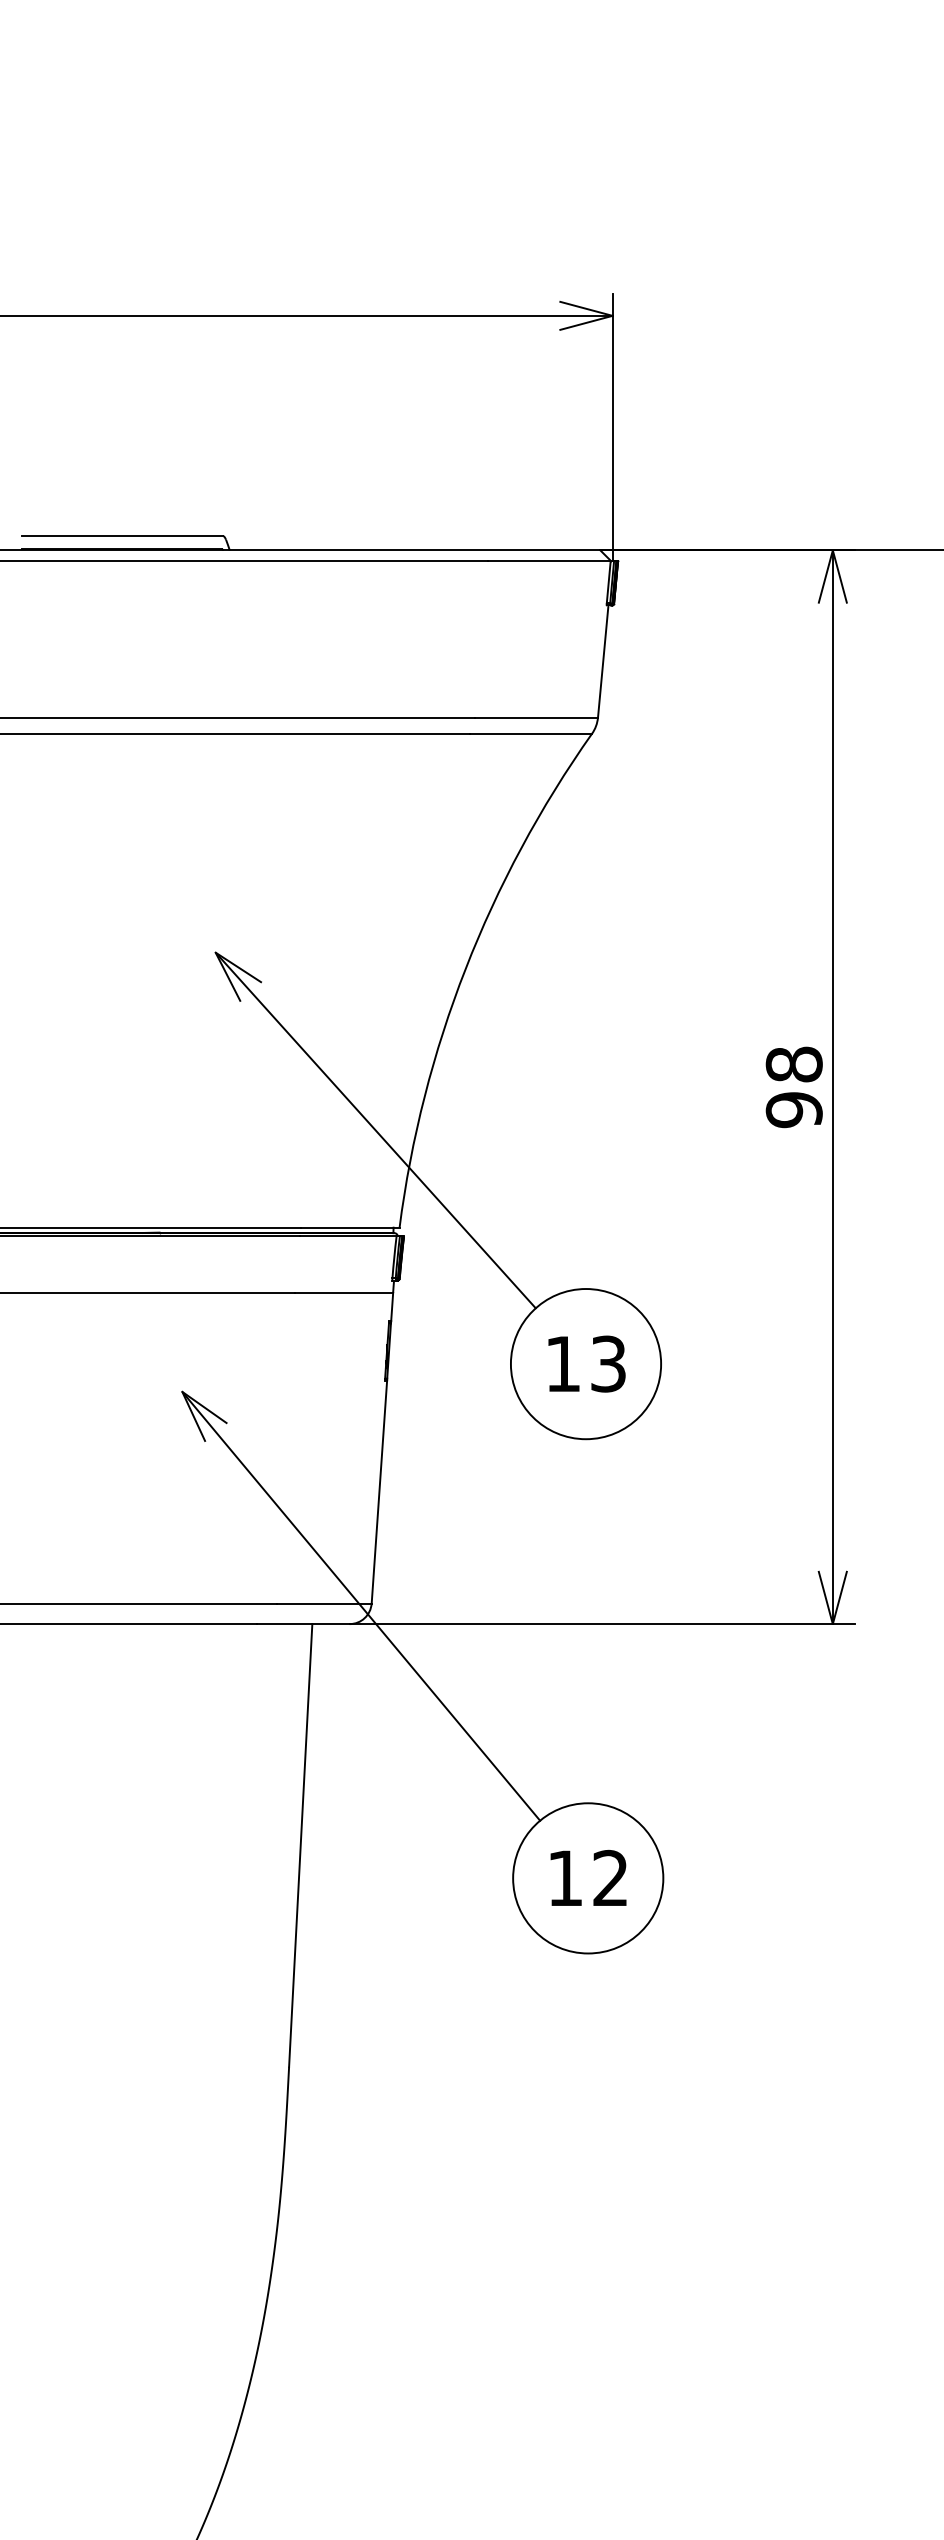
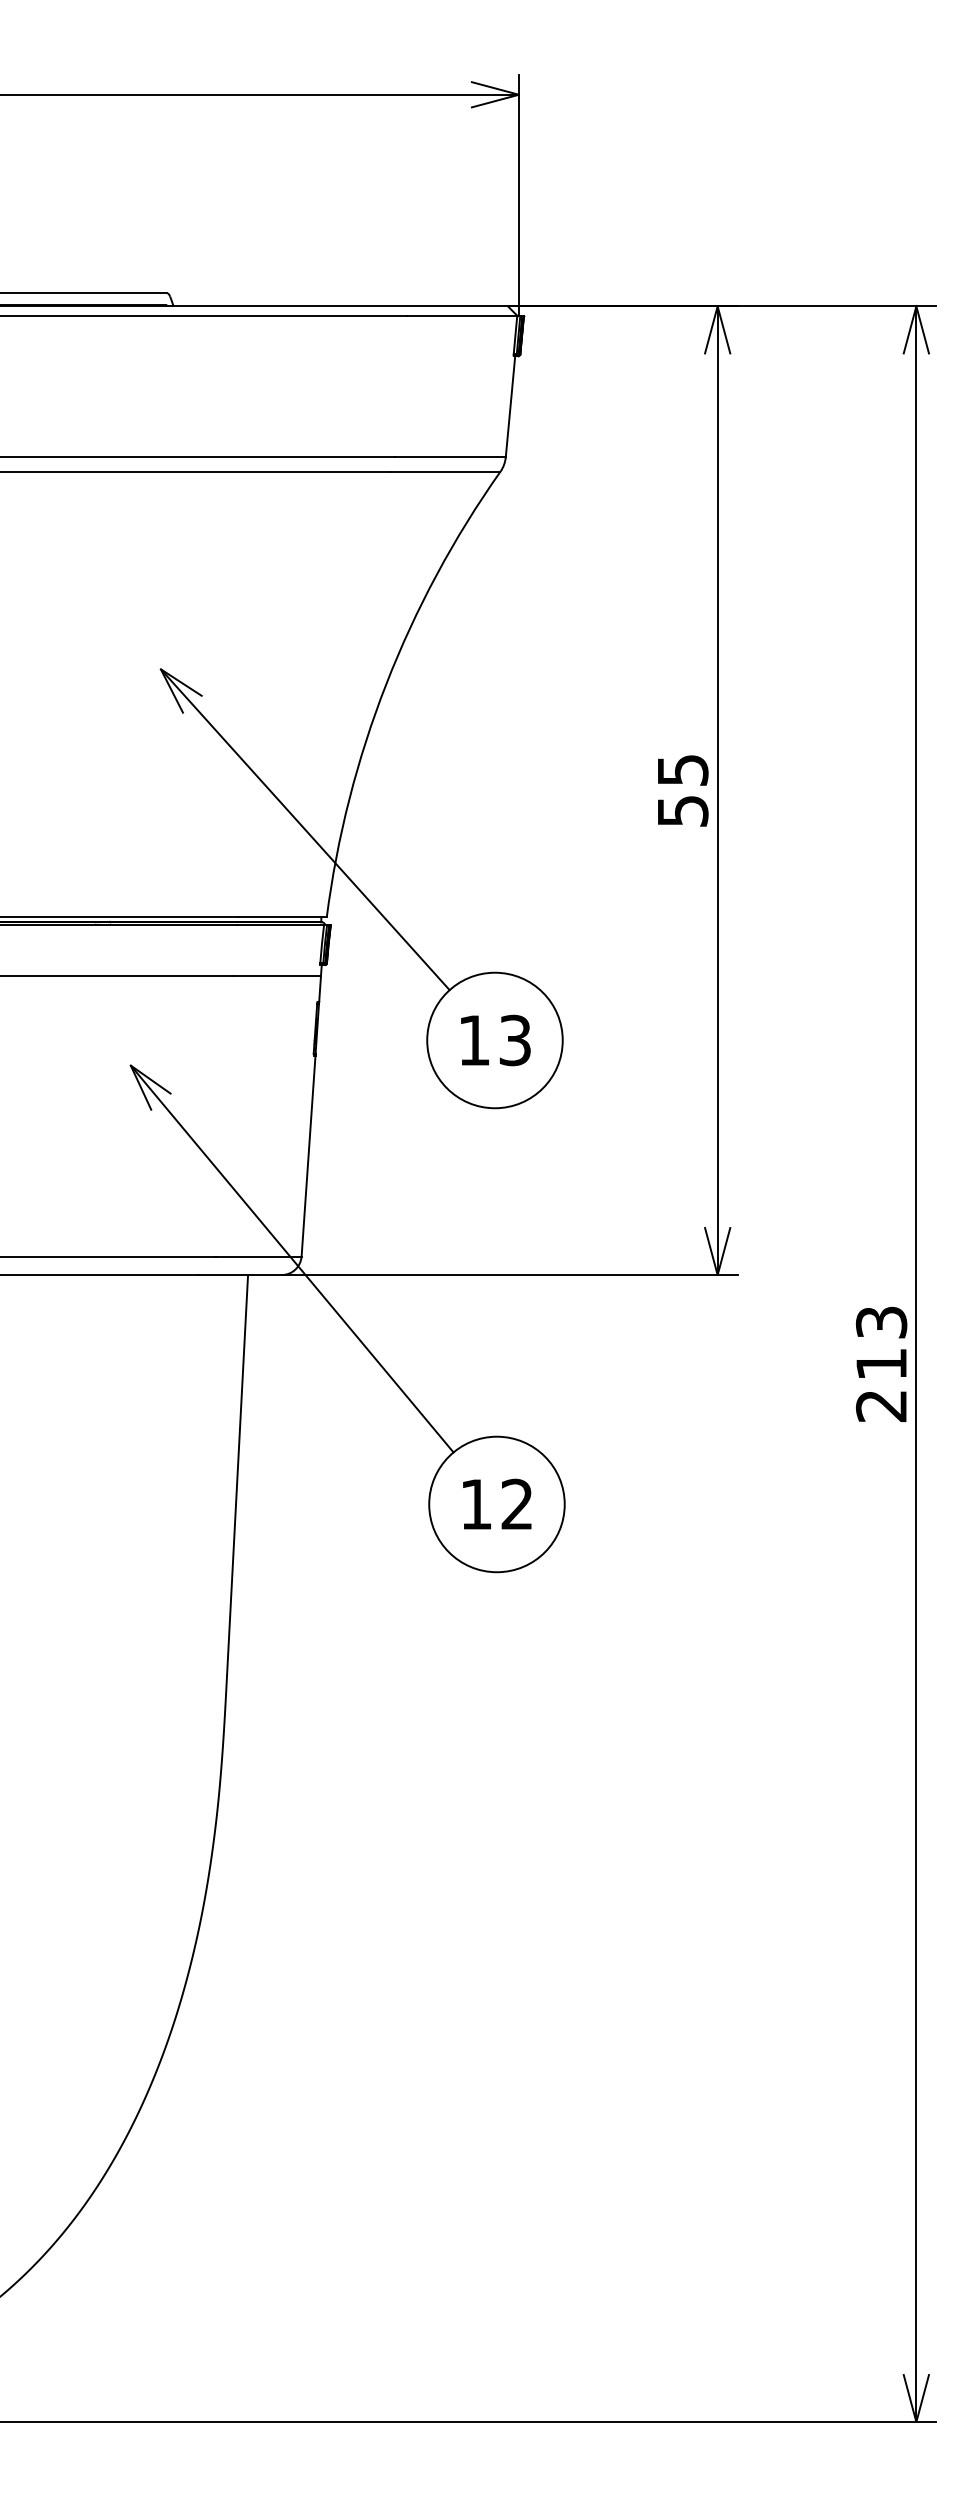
text: (793, 1087) -> (682, 790), 98 -> 55

